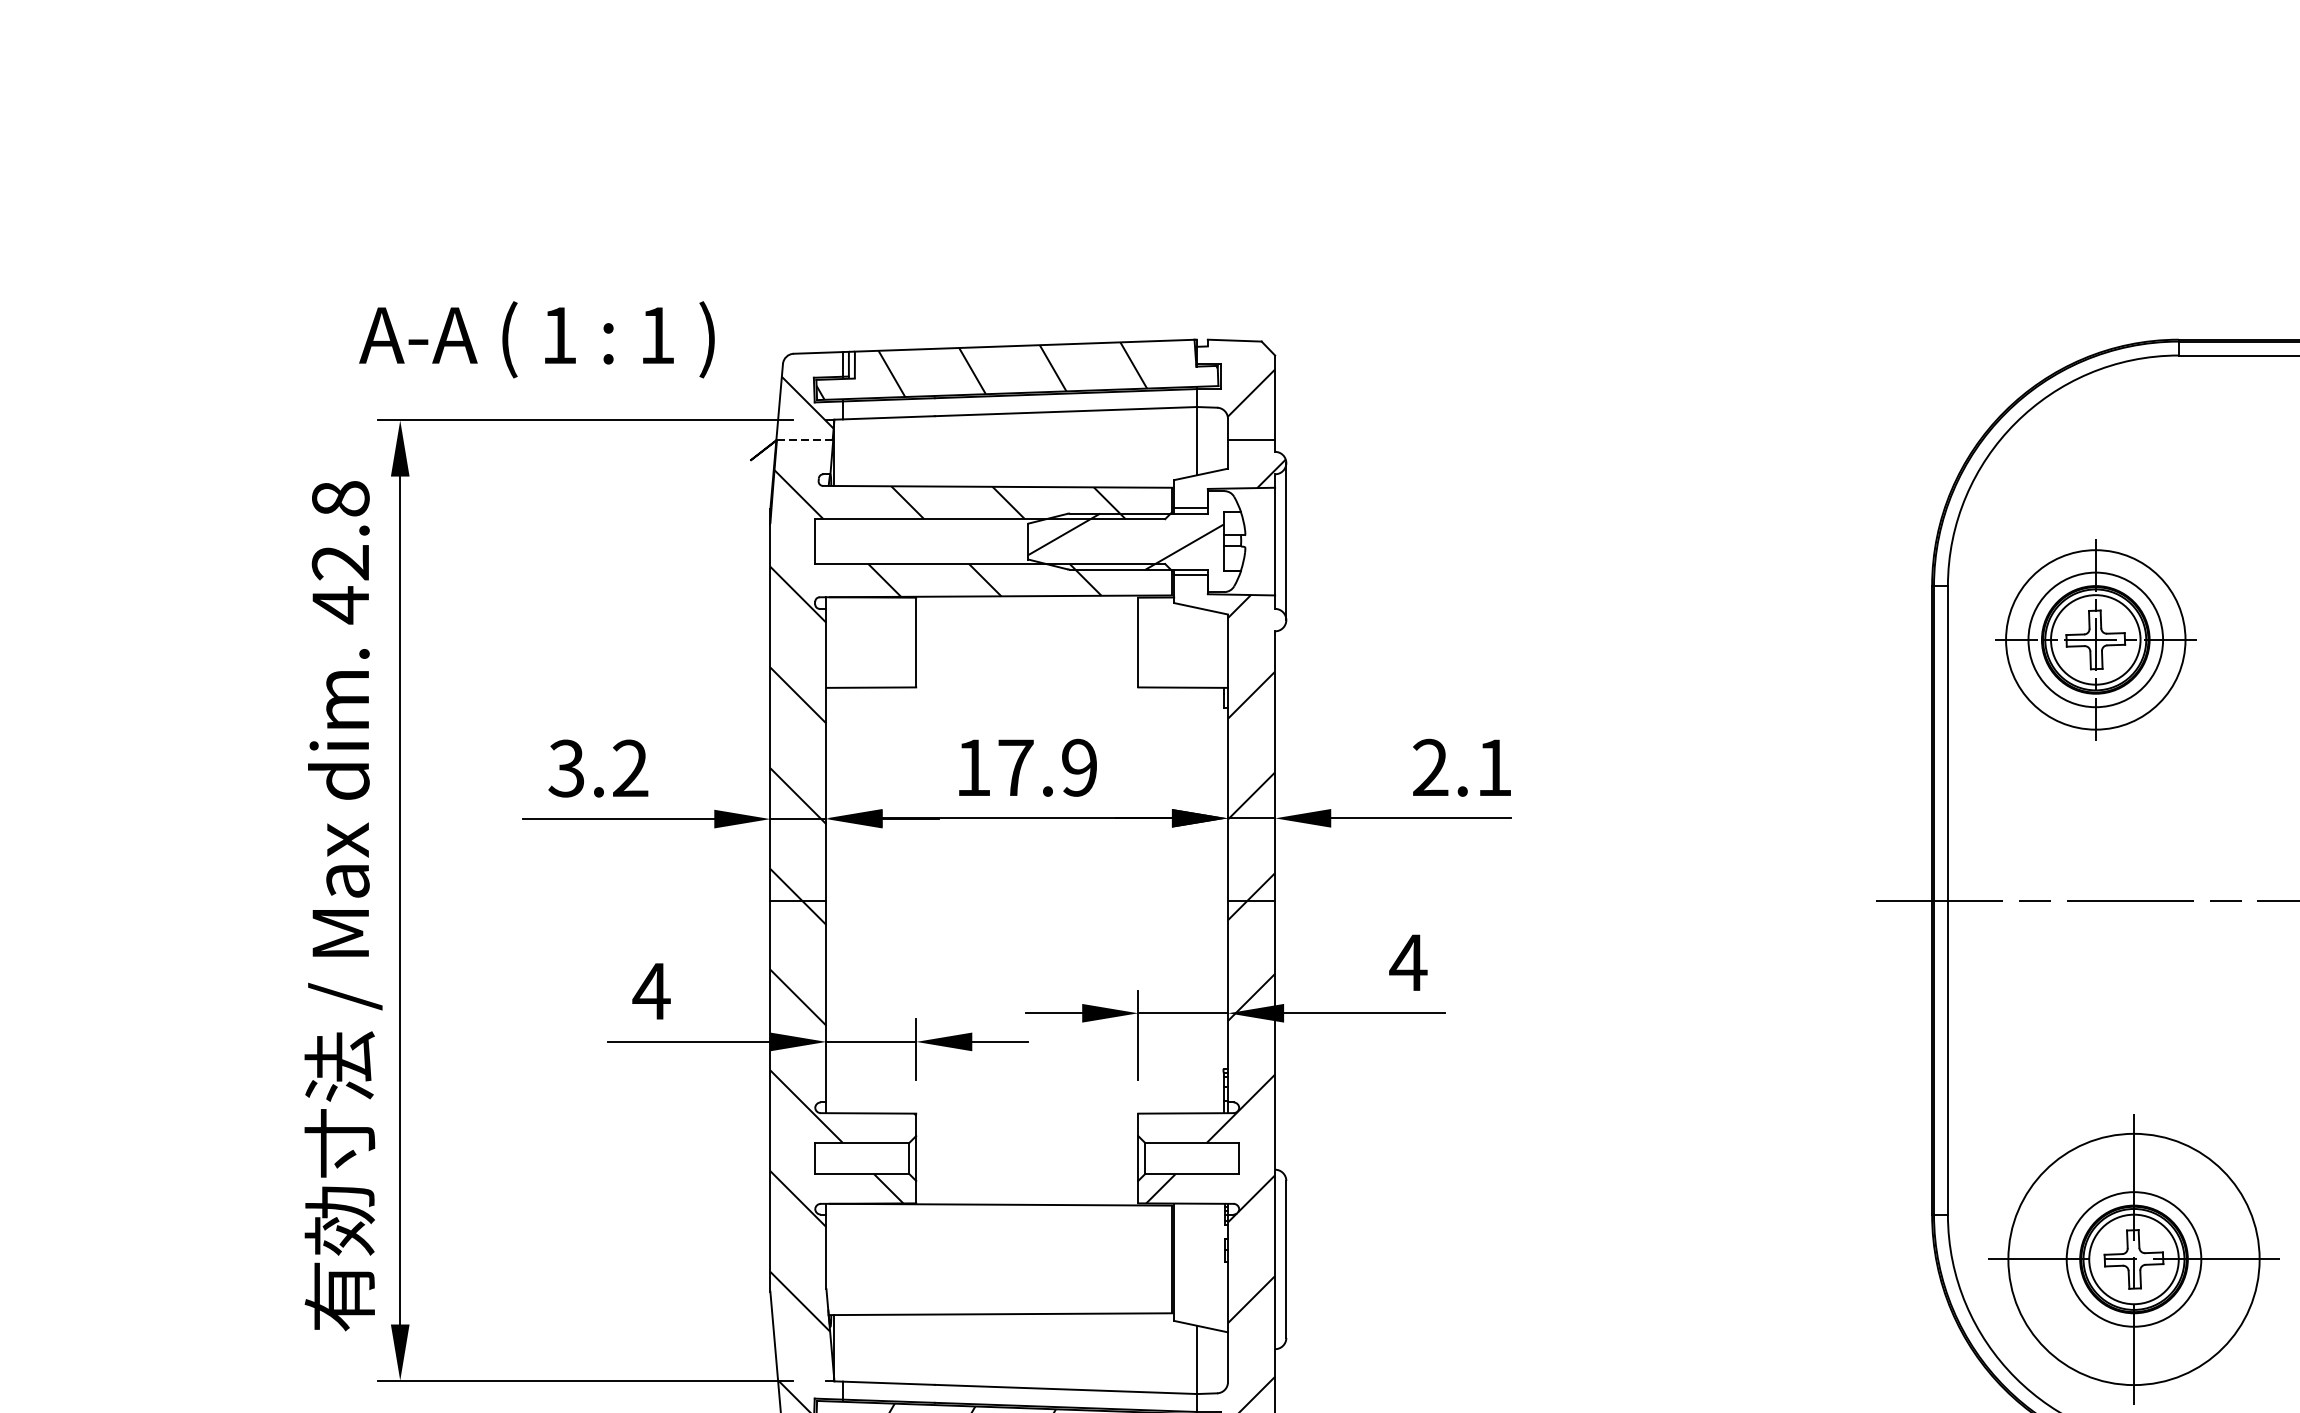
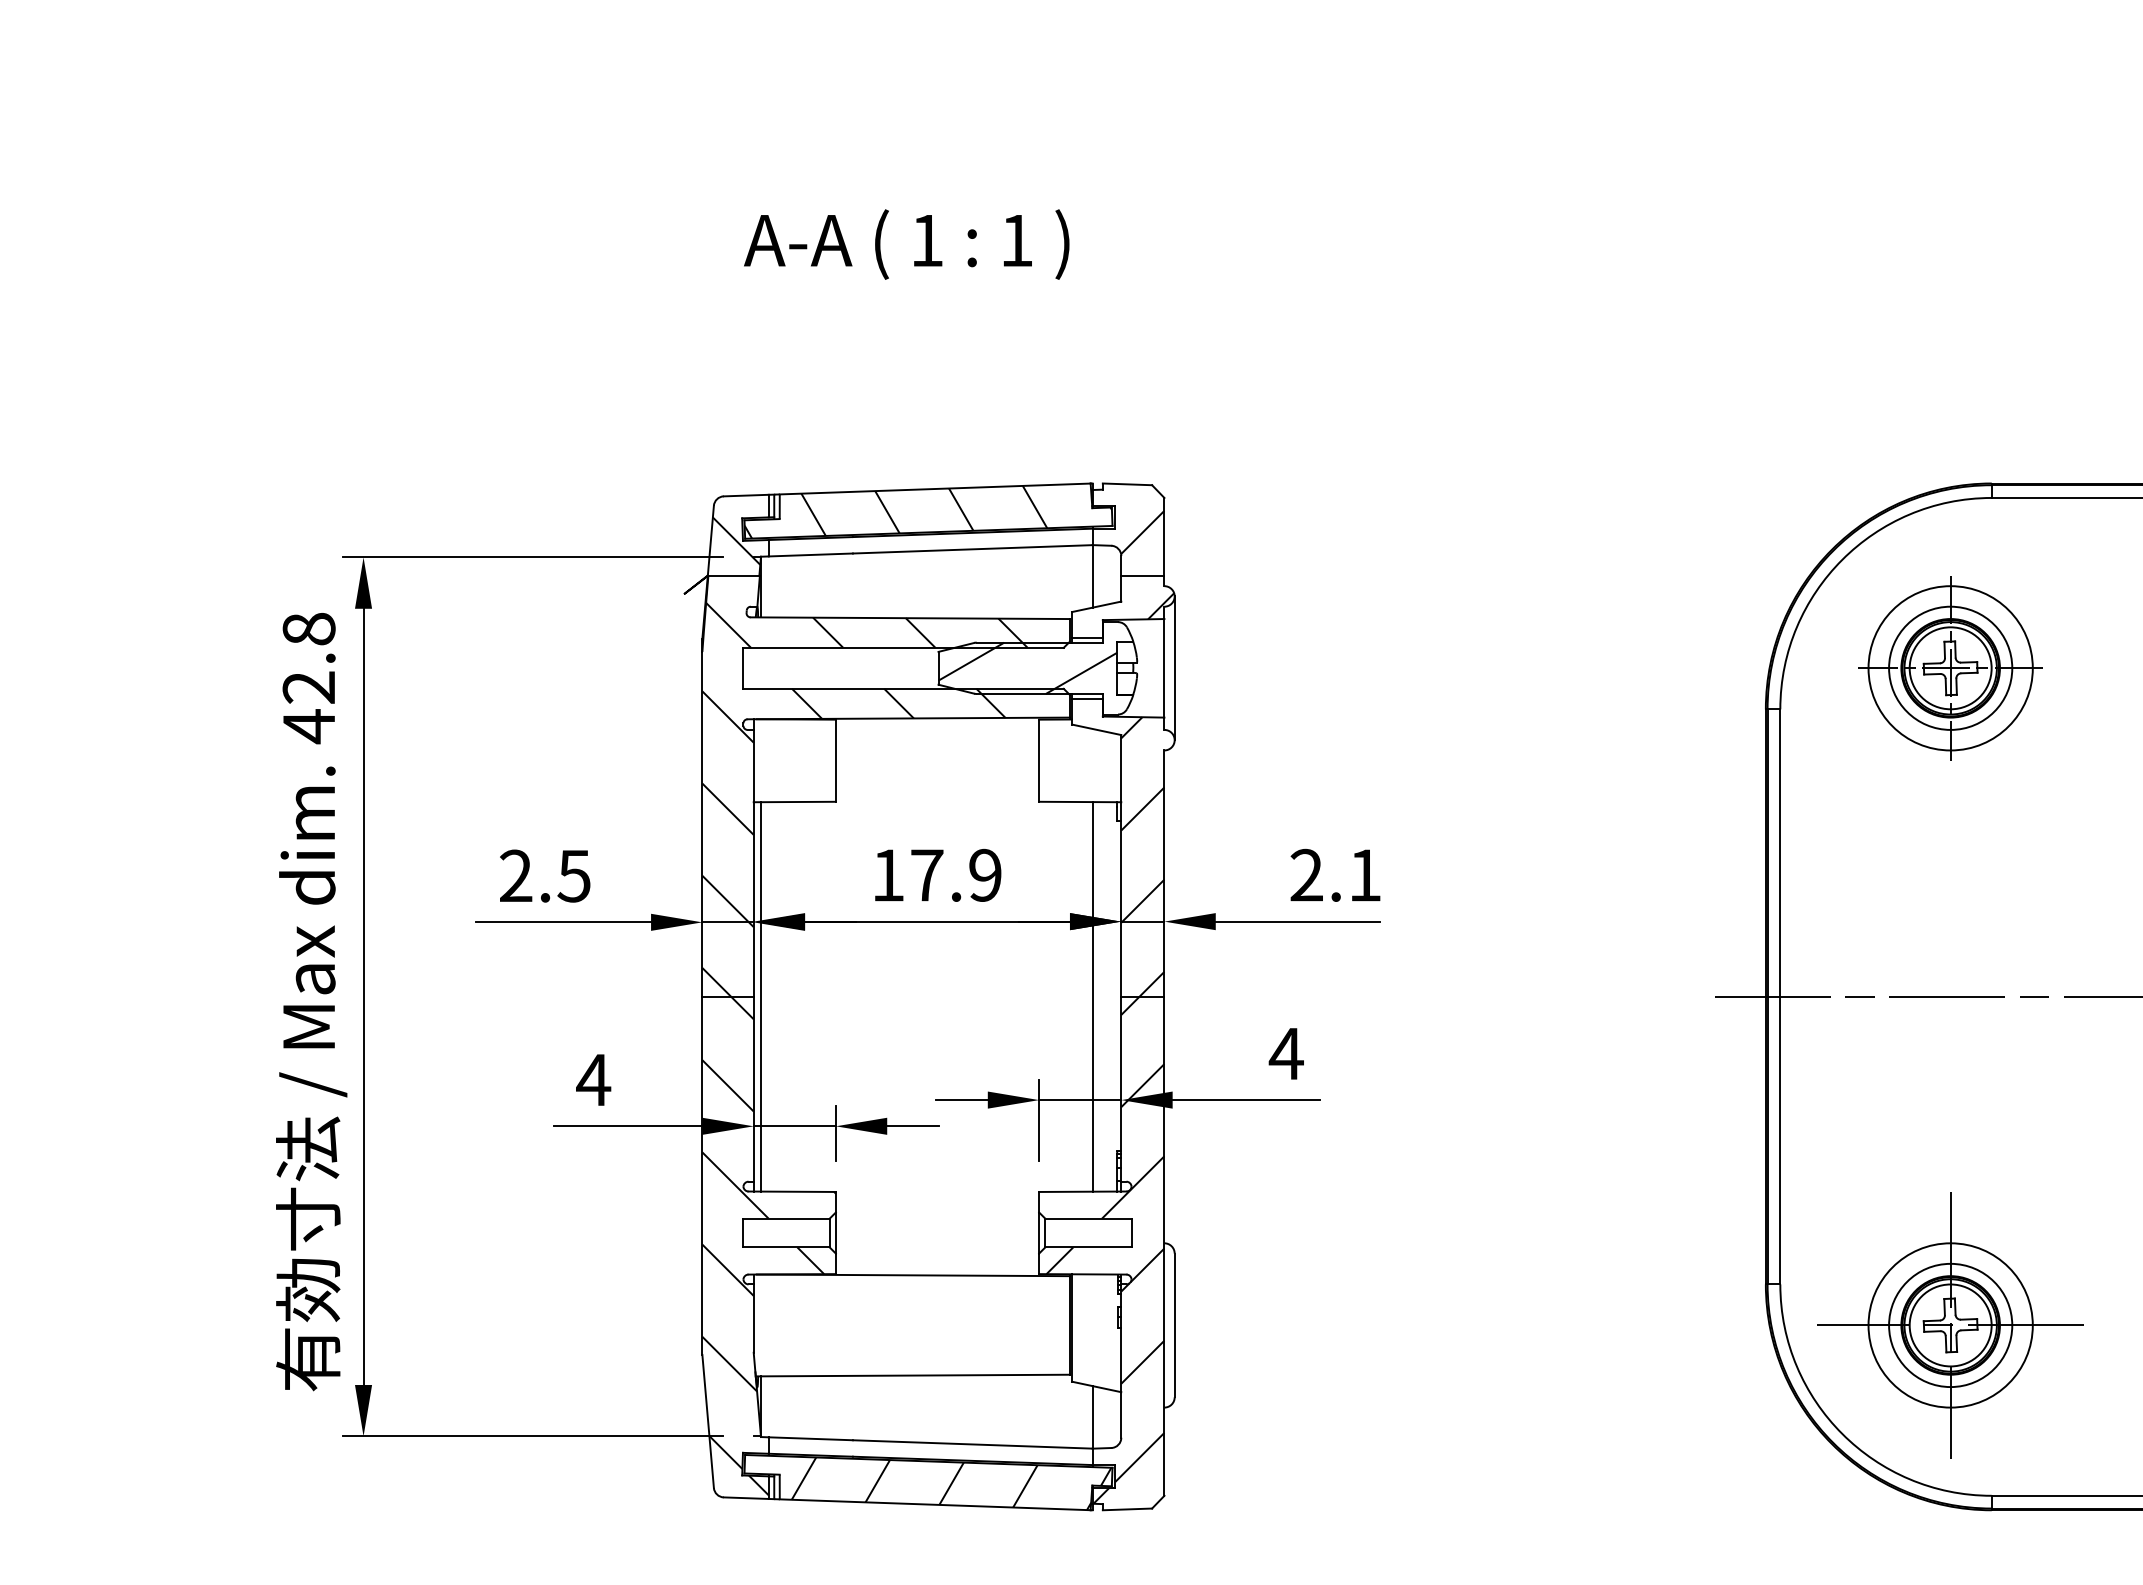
text: (536, 339) -> (906, 244), moved
line: (805, 440) -> (734, 575), dashed -> solid
part: (2095, 640) -> (1950, 668), moved
text: (597, 767) -> (544, 875), 3.2 -> 2.5
line: (834, 900) -> (761, 996), added
line: (1196, 900) -> (1092, 996), added
circle: (2133, 1259) -> (1950, 1325), size x0.71

